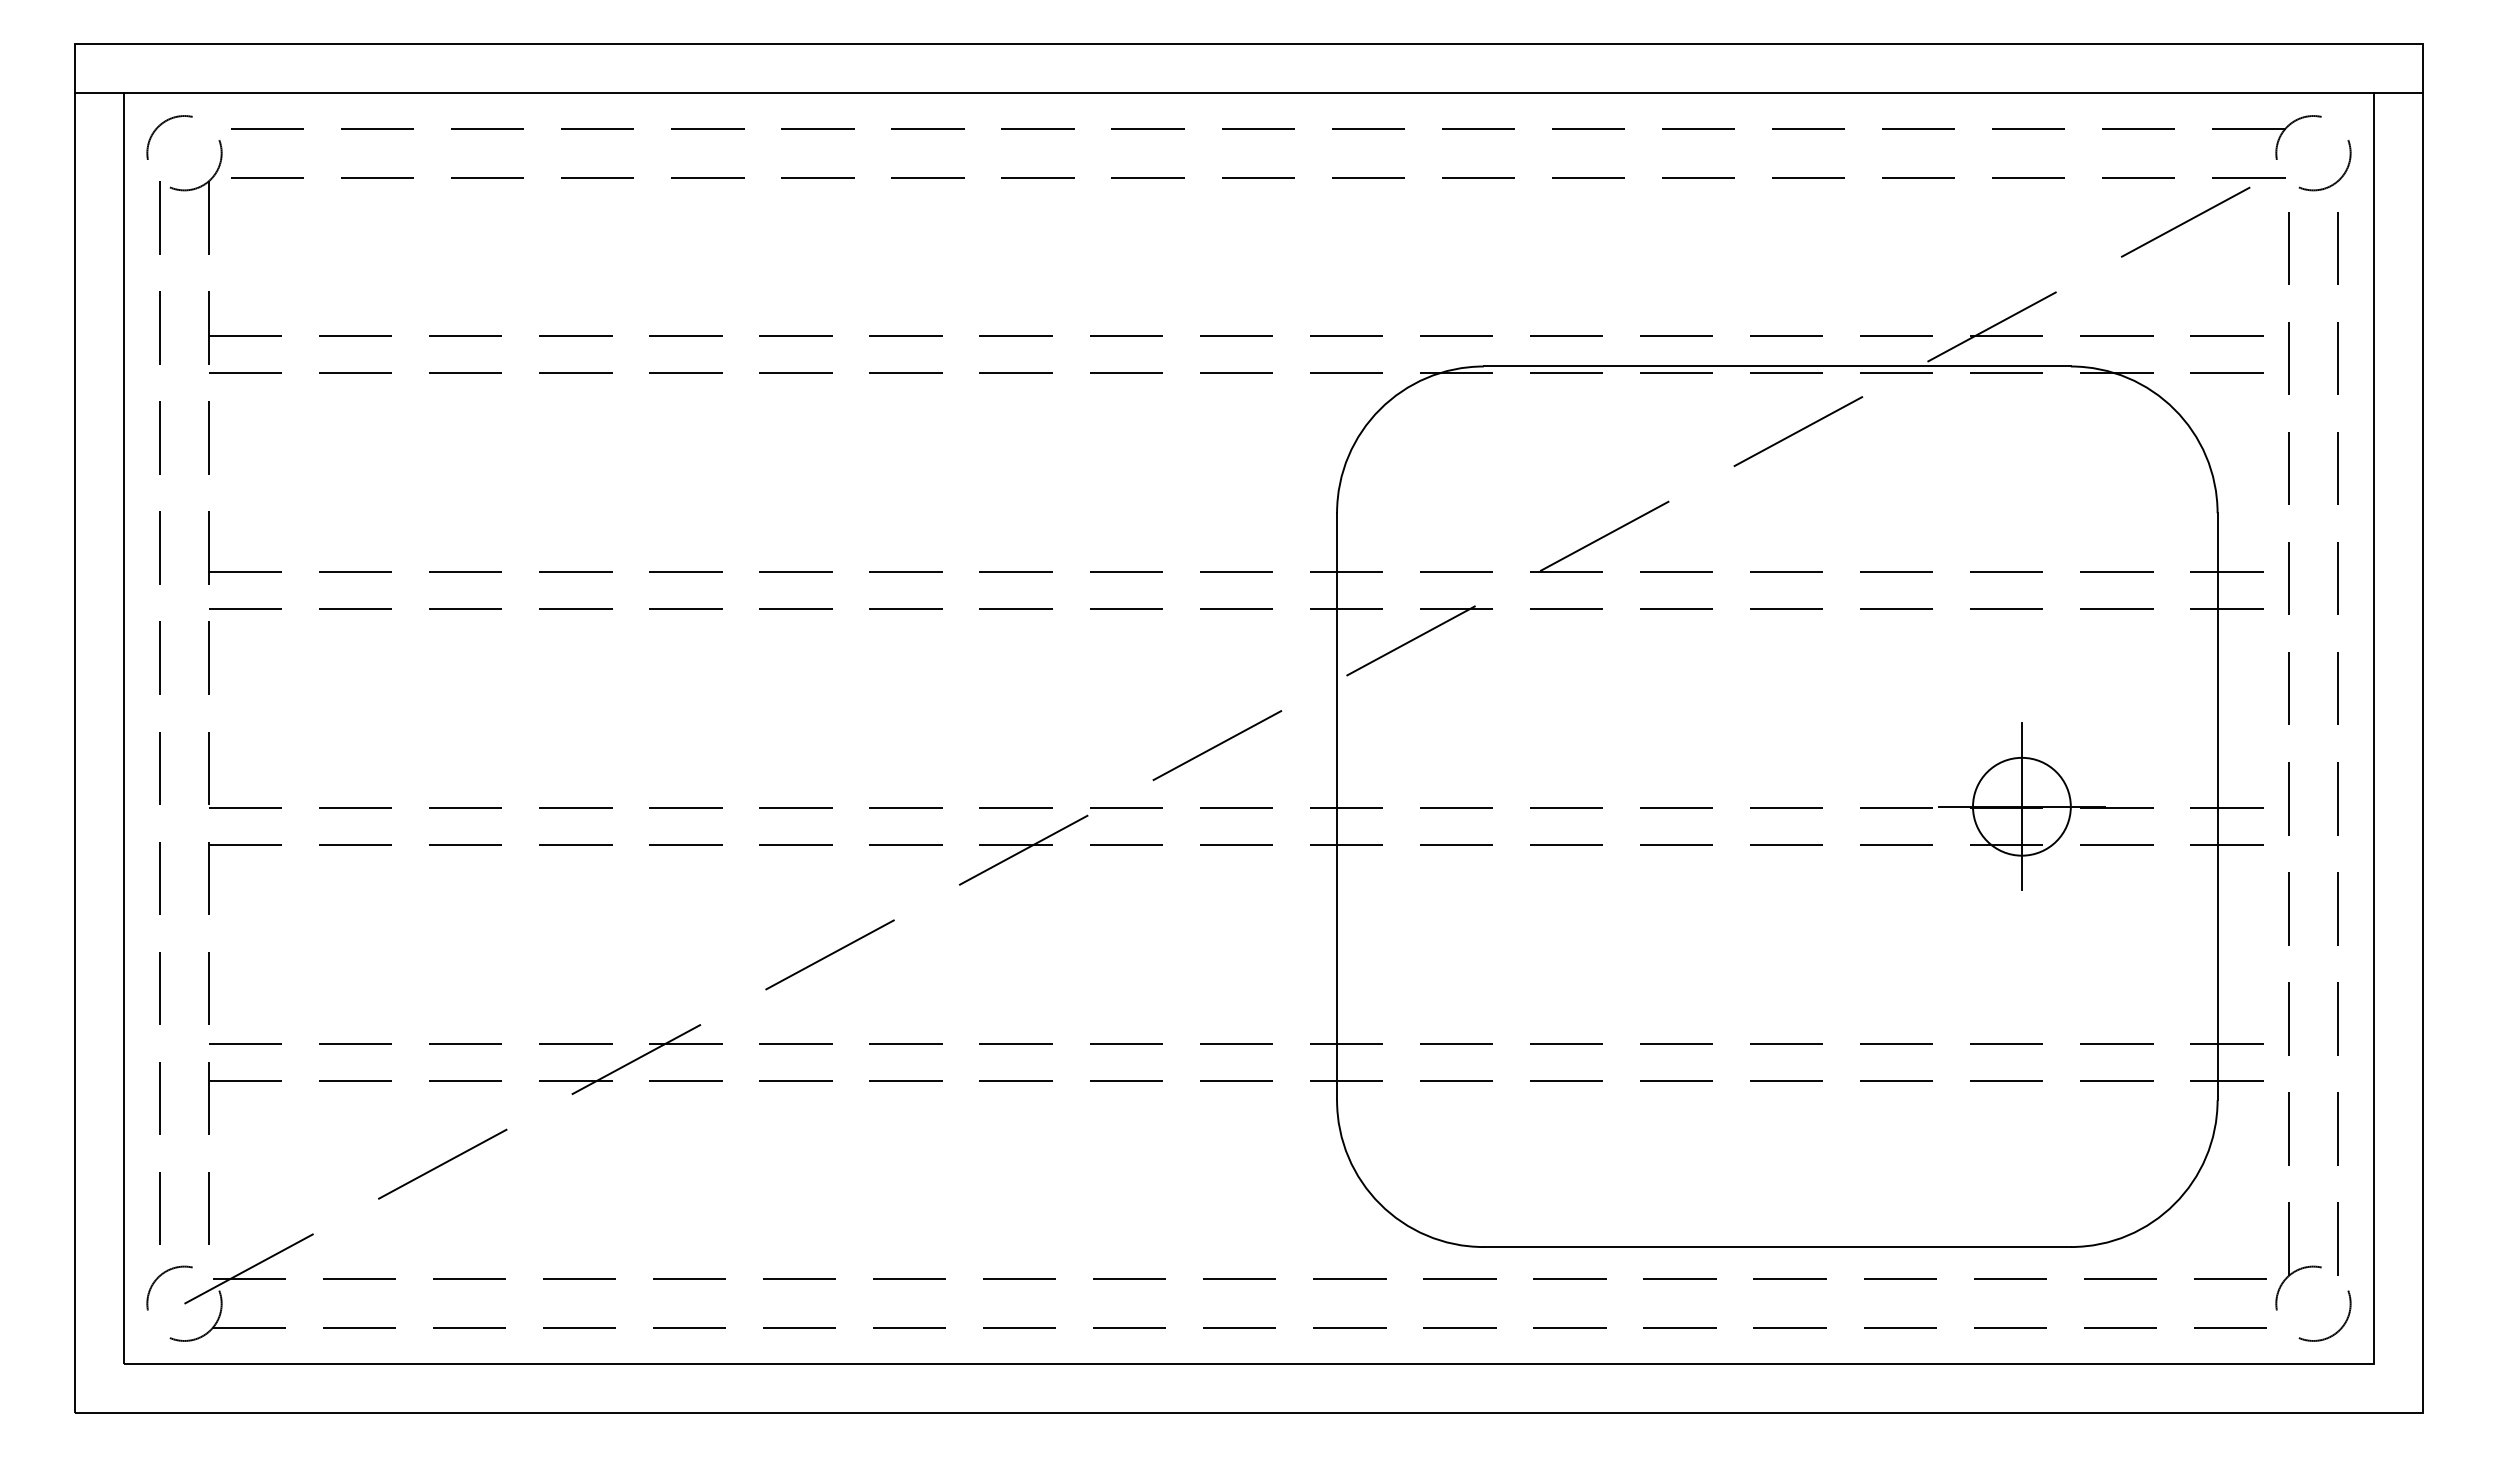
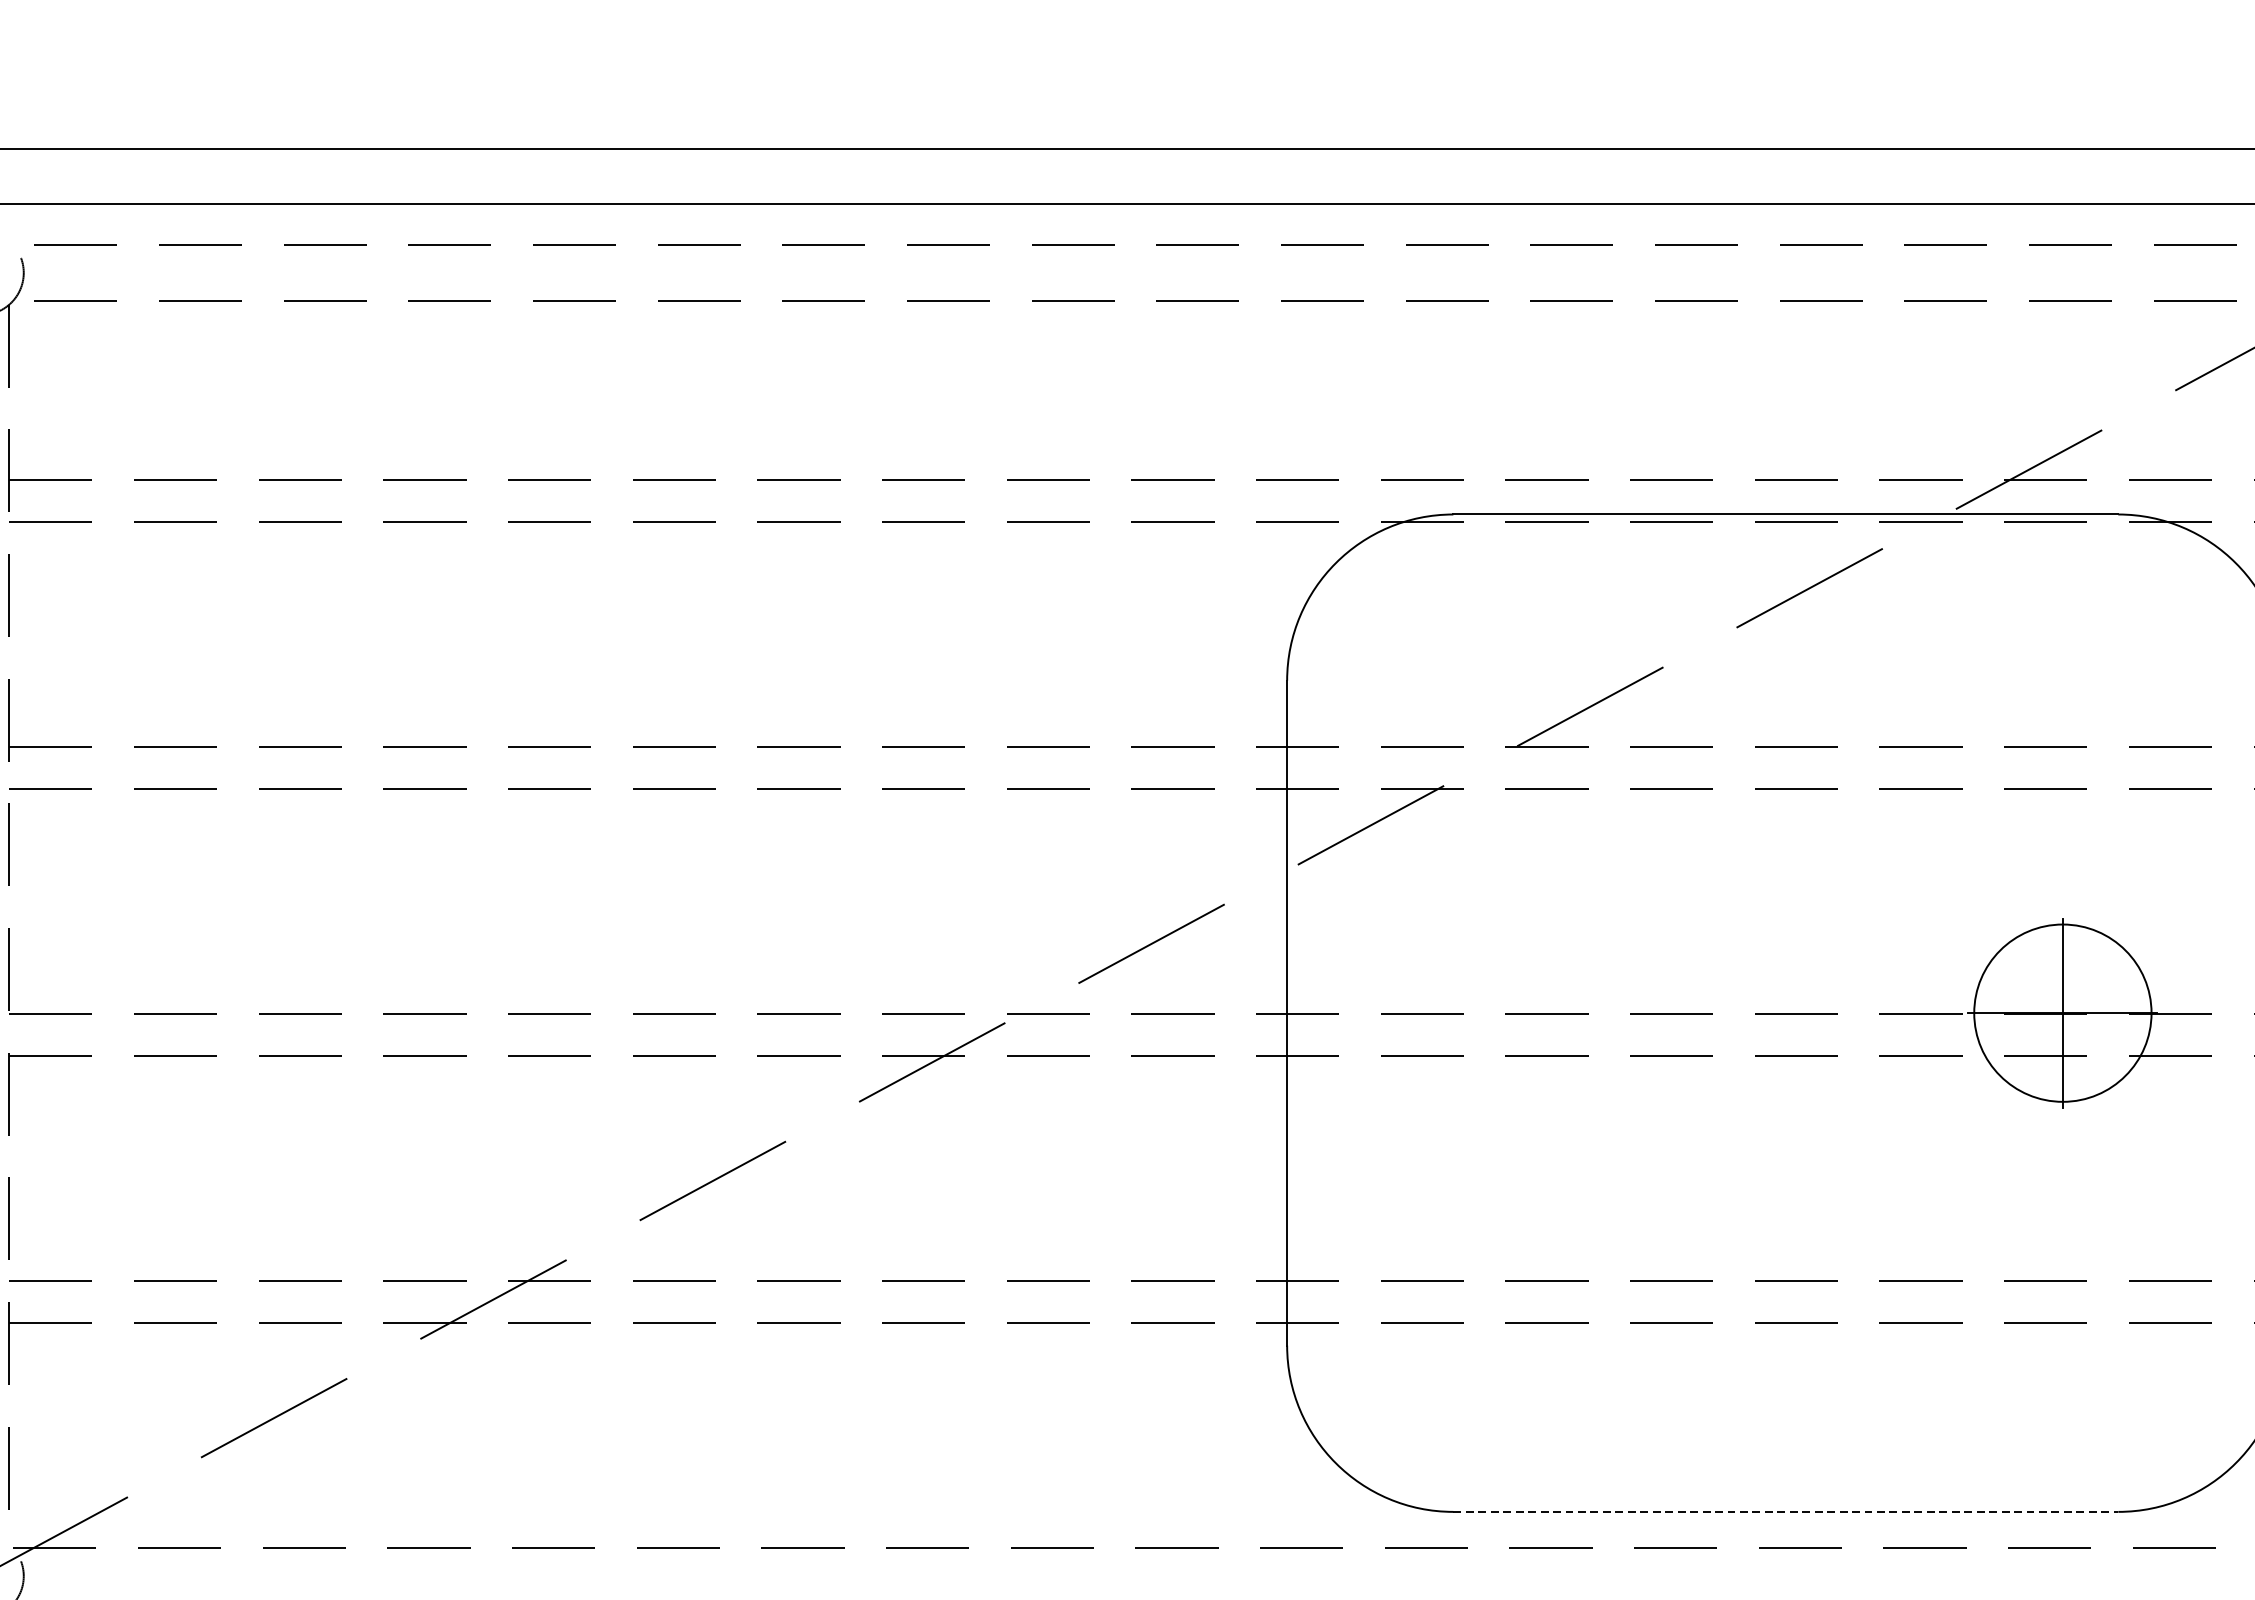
circle: (2021, 806) -> (2062, 1012), size x1.6
line: (1777, 1247) -> (1786, 1512), solid -> dashed

